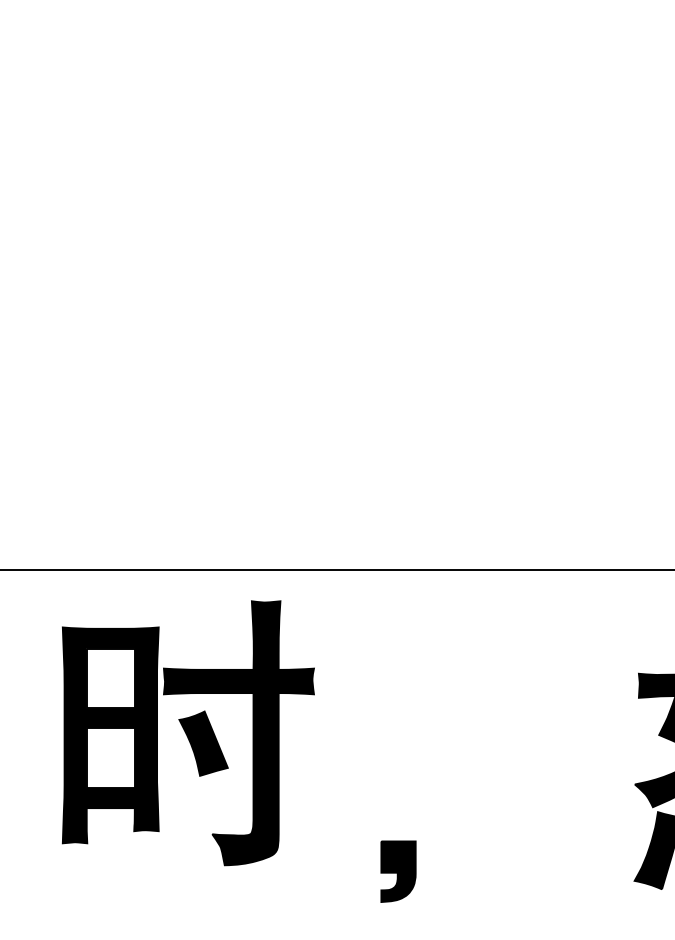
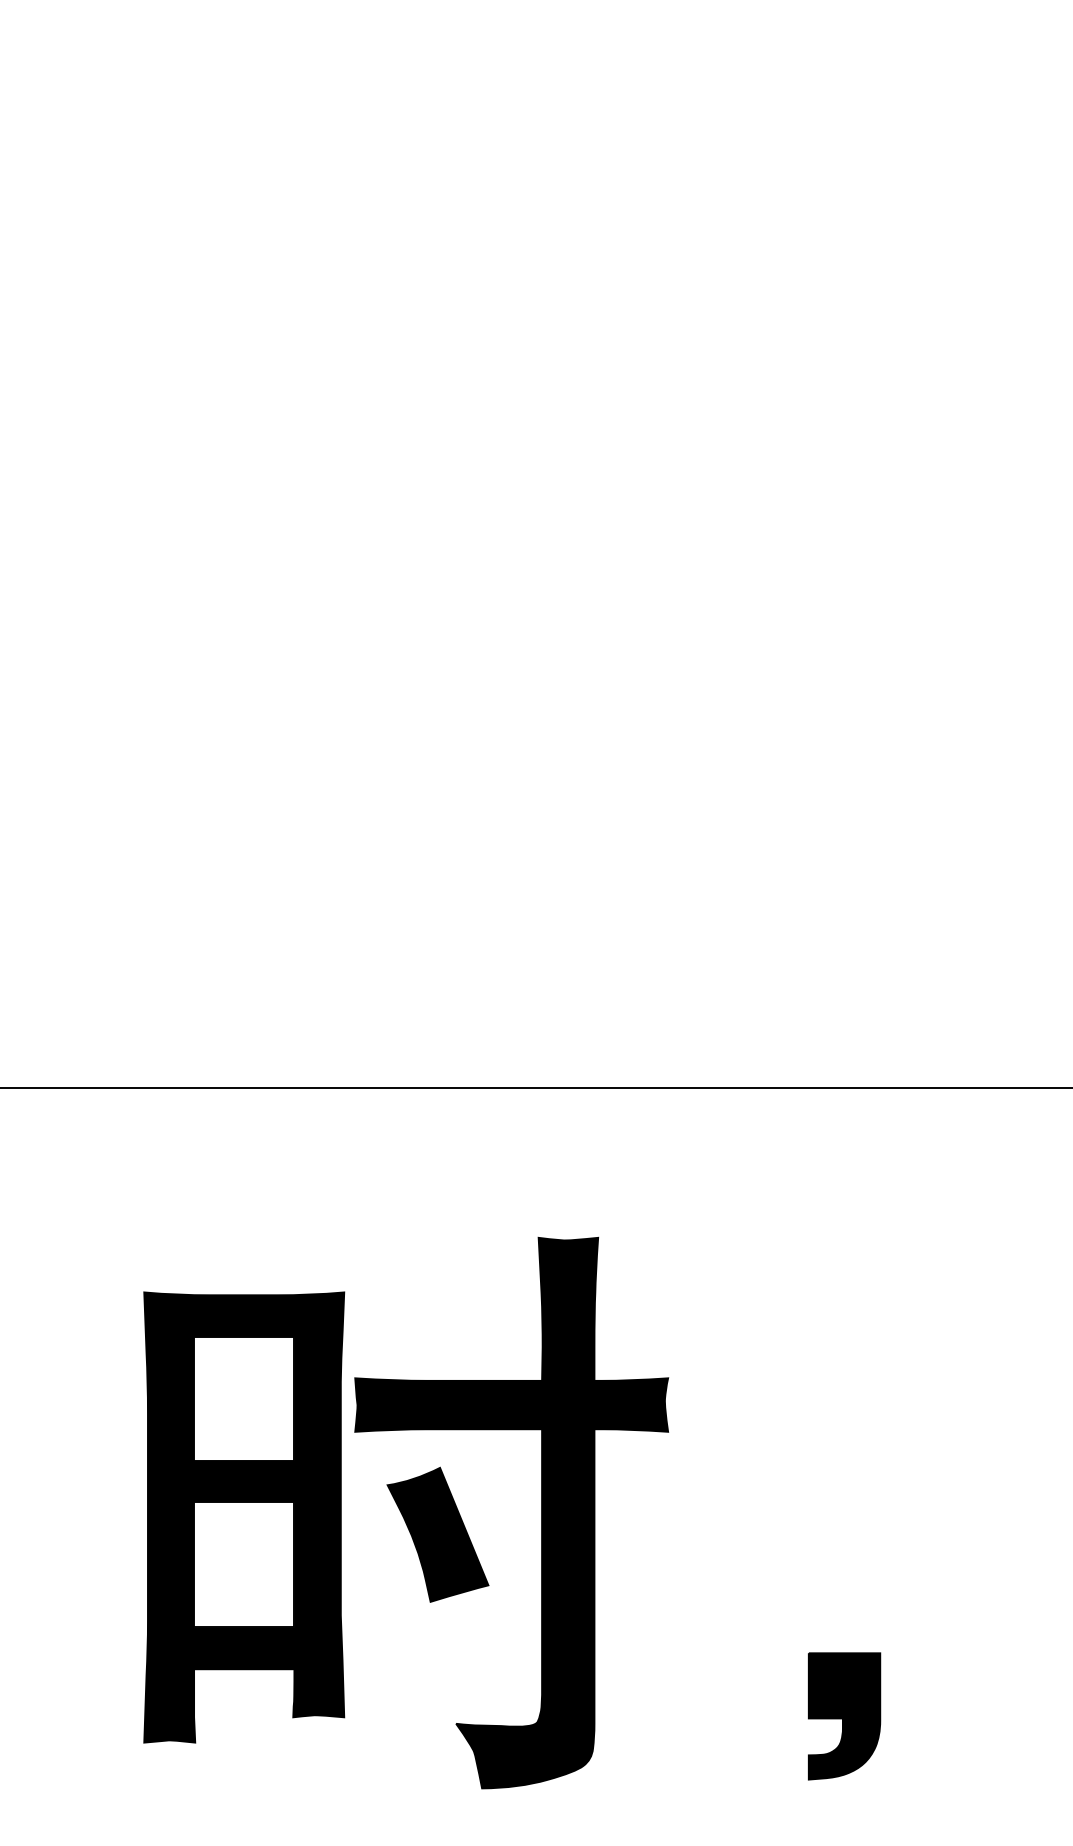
part: (187, 733) -> (404, 1513), moved

